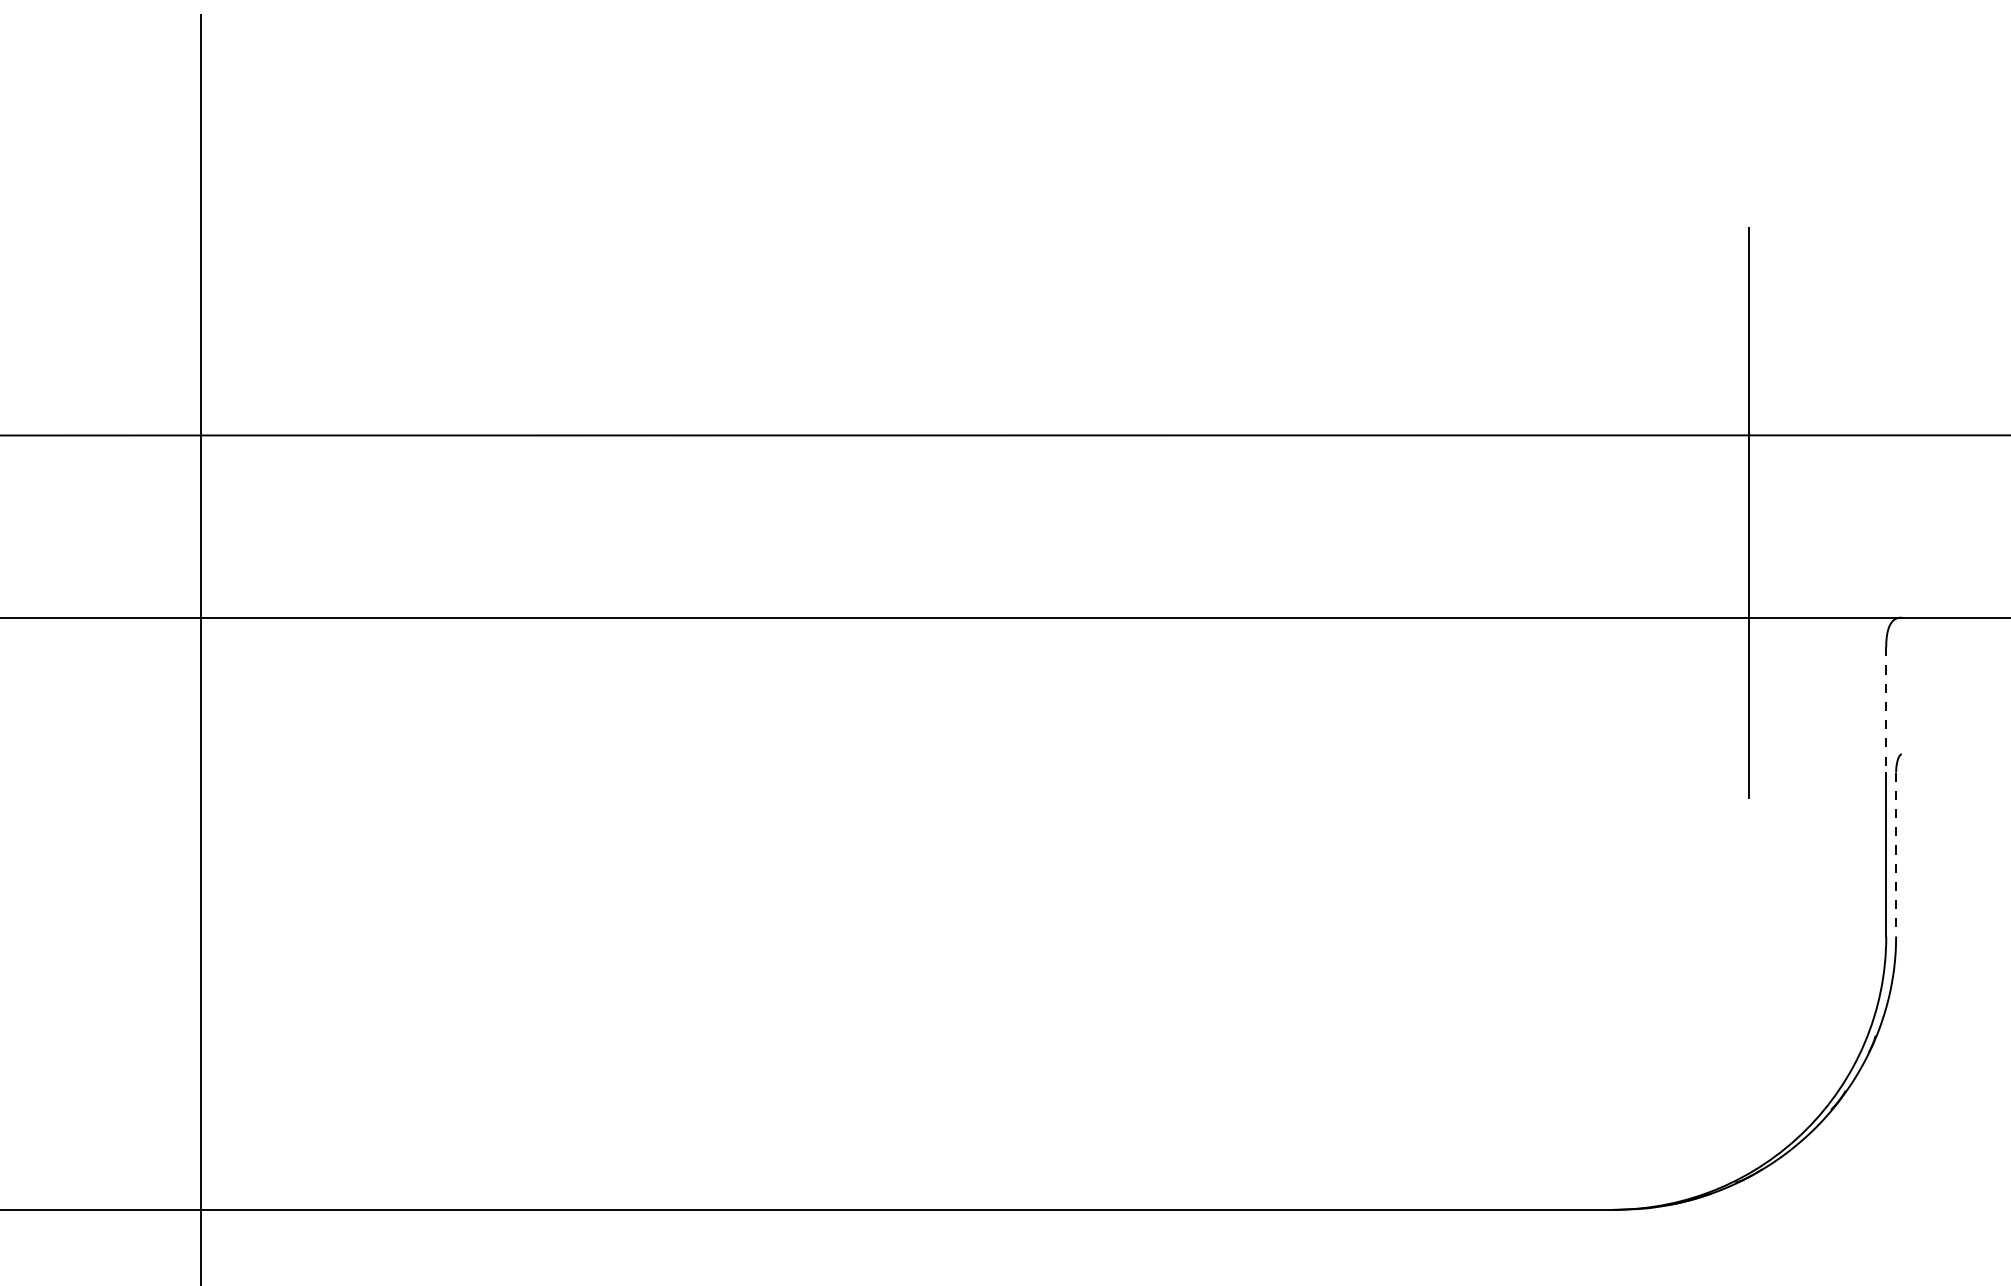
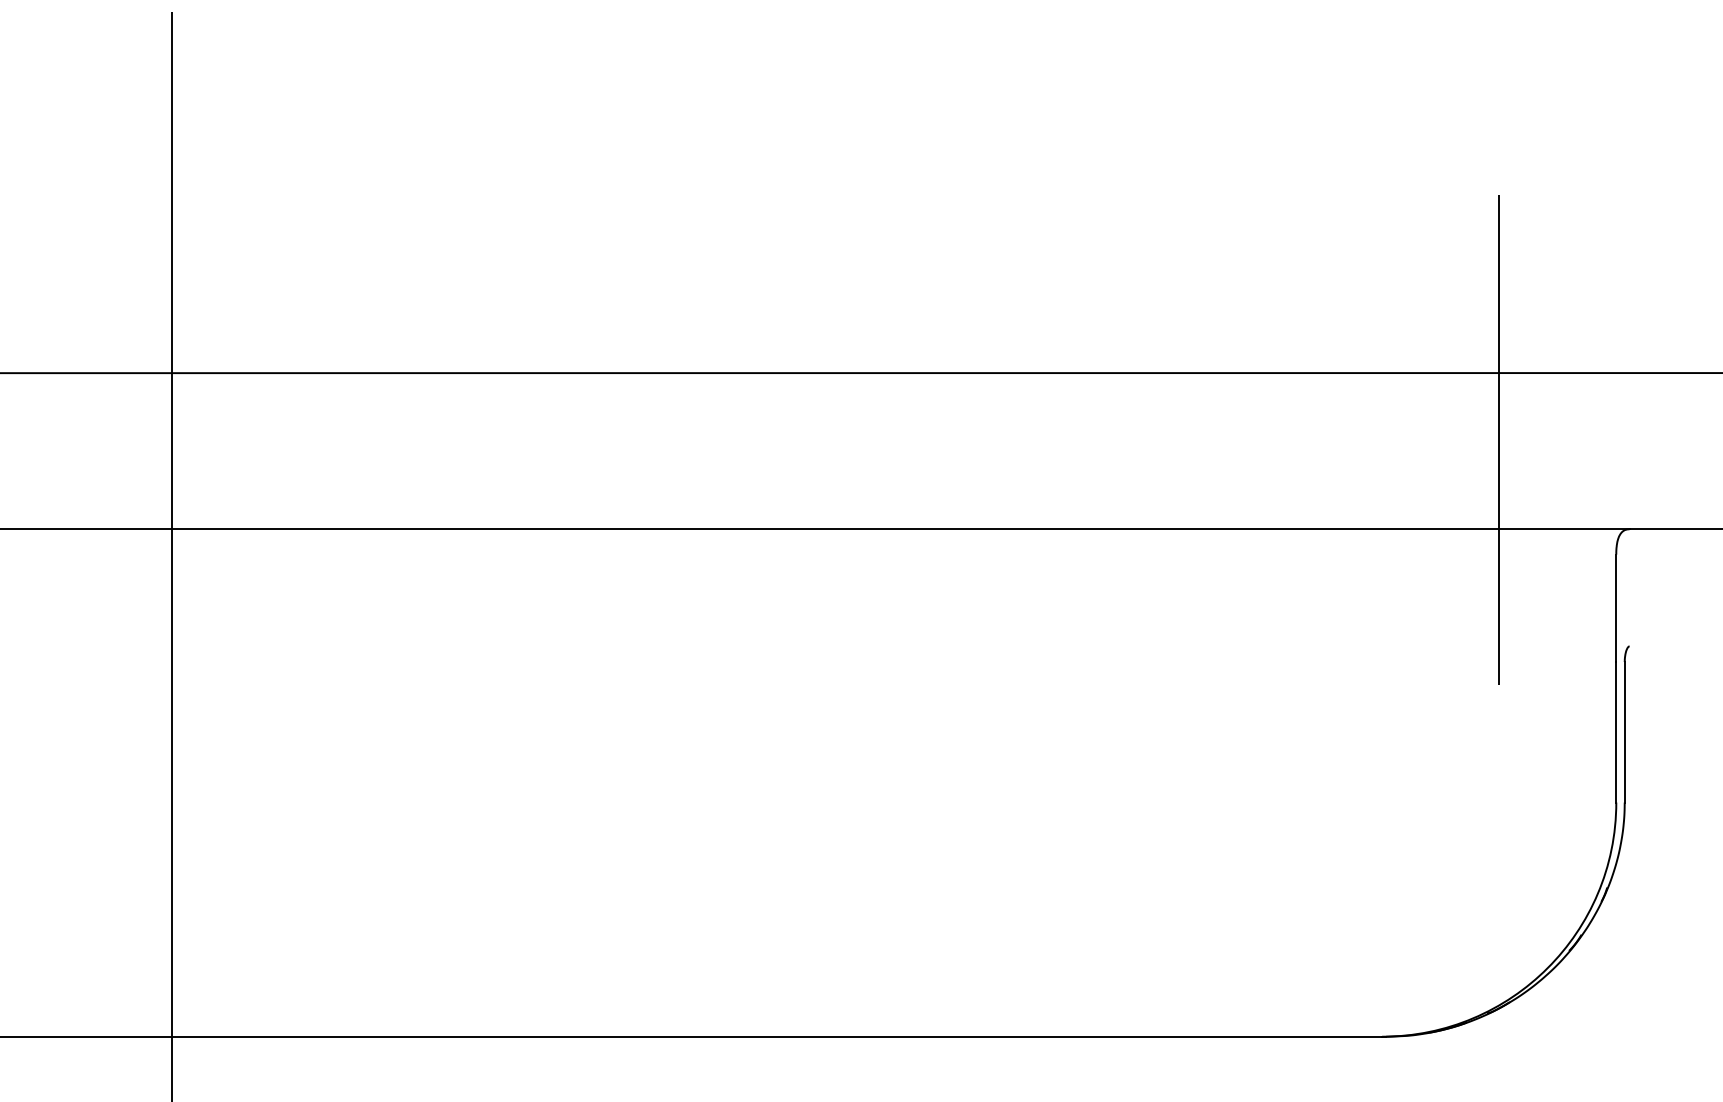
line: (1886, 710) -> (1616, 608), dashed -> solid
line: (1895, 854) -> (1624, 732), dashed -> solid

